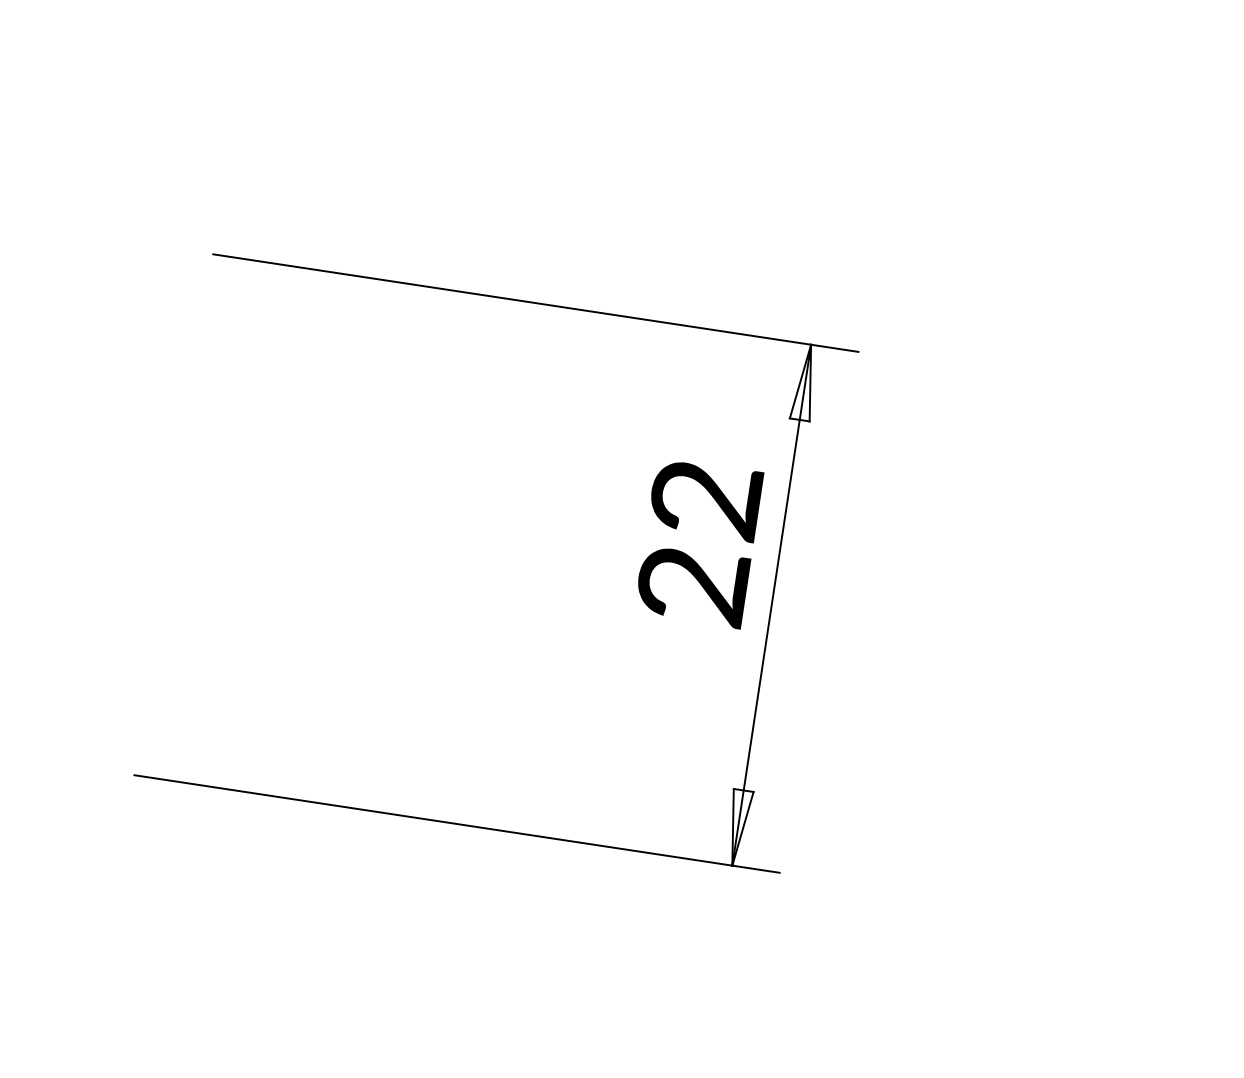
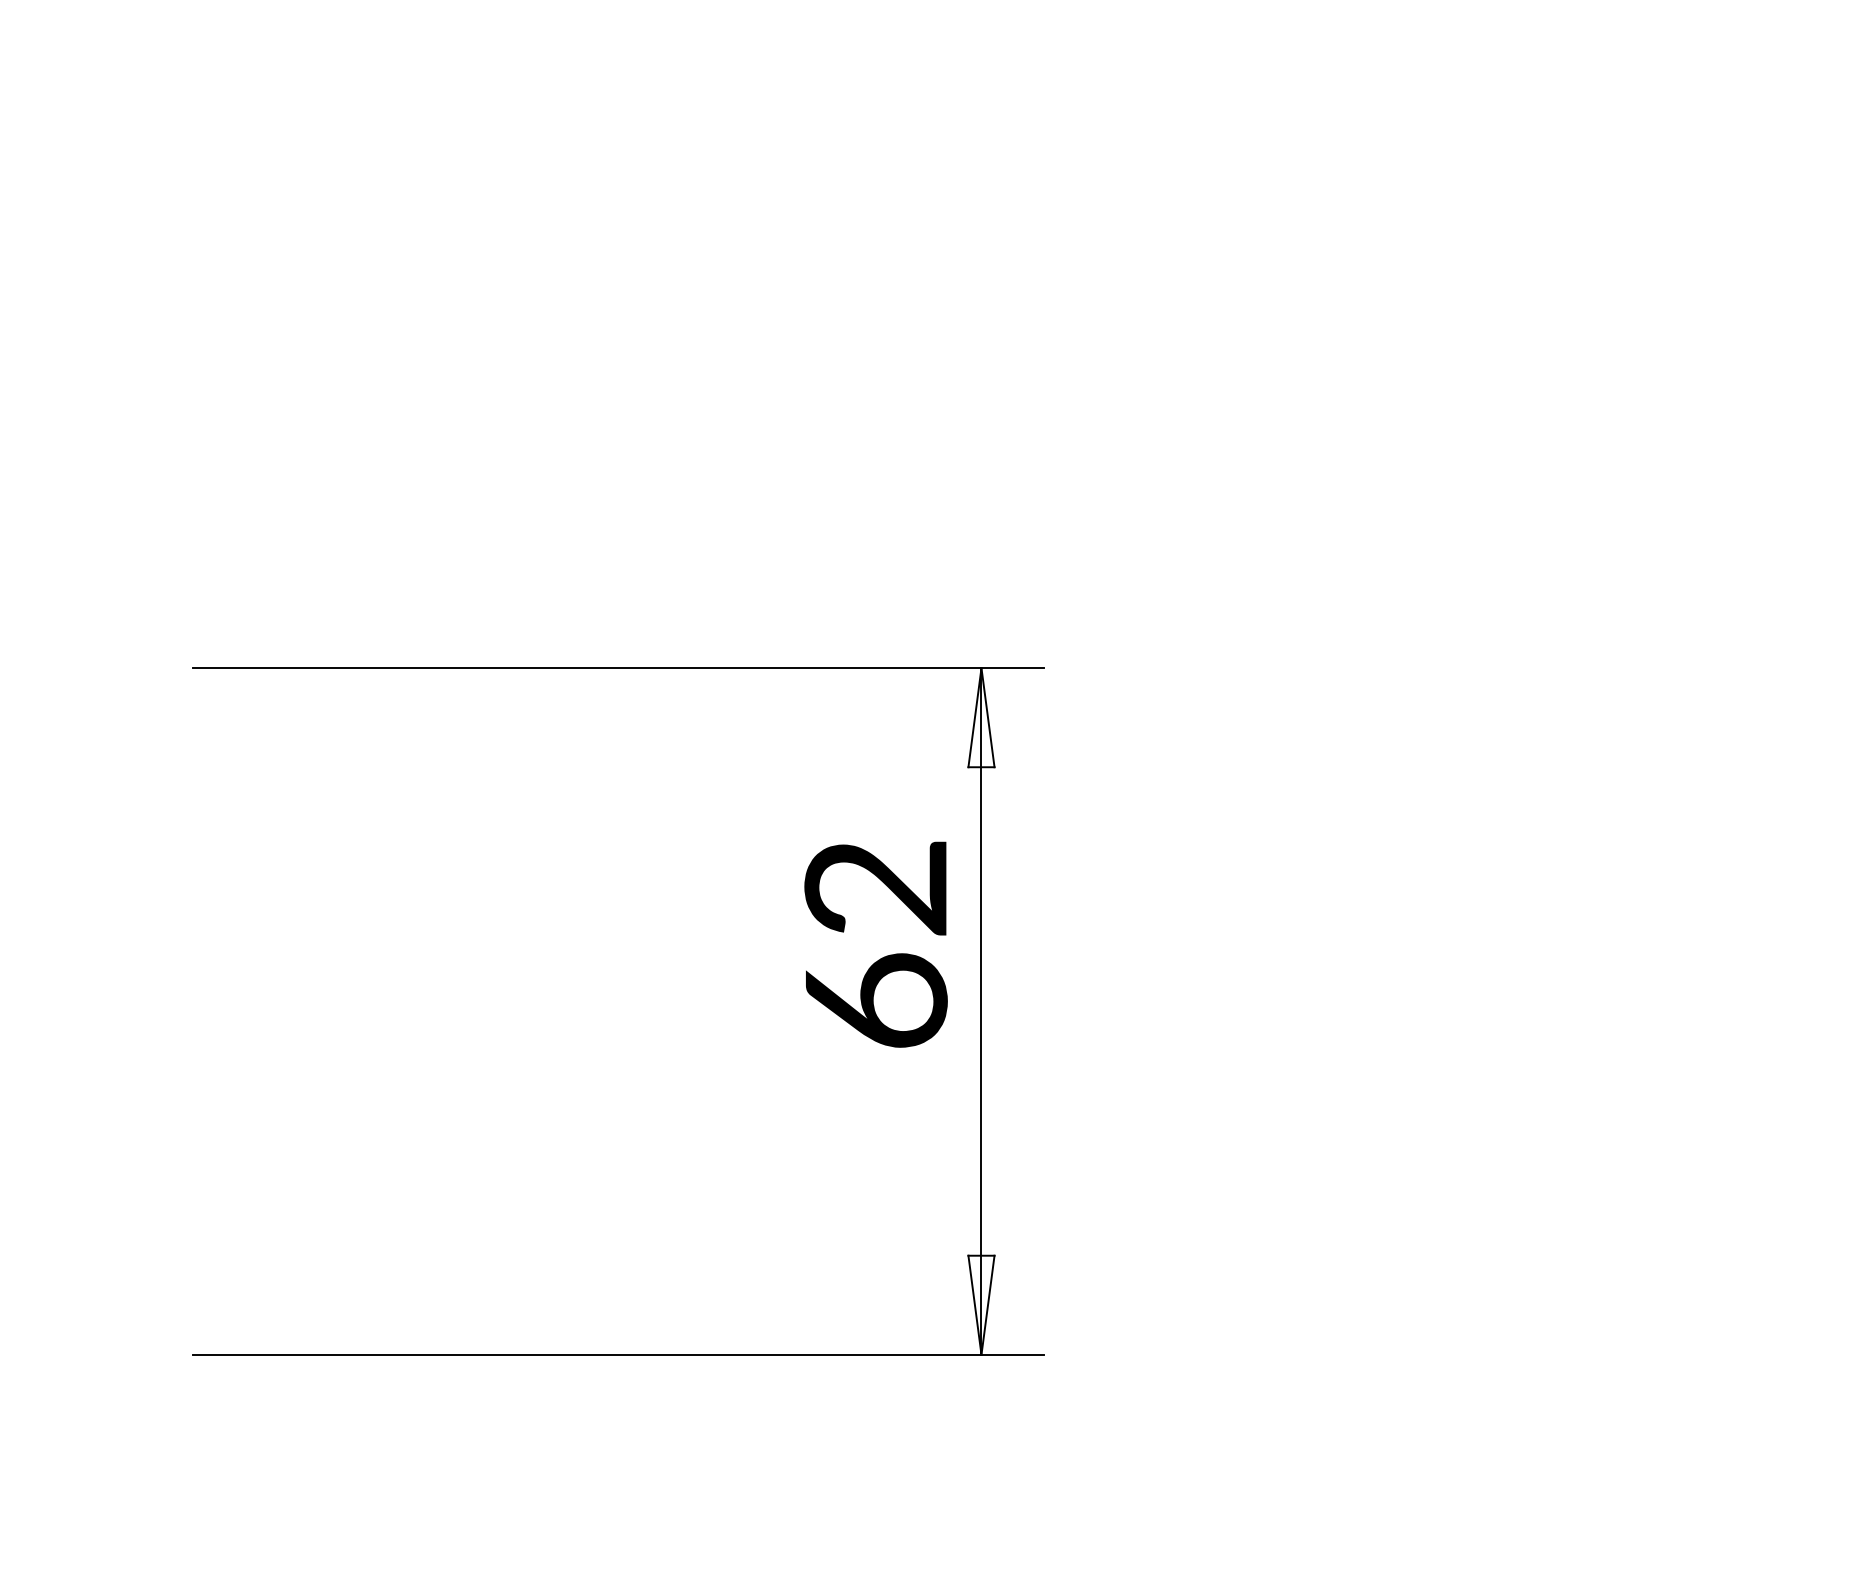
text: (692, 585) -> (875, 1001), 22 -> 62

